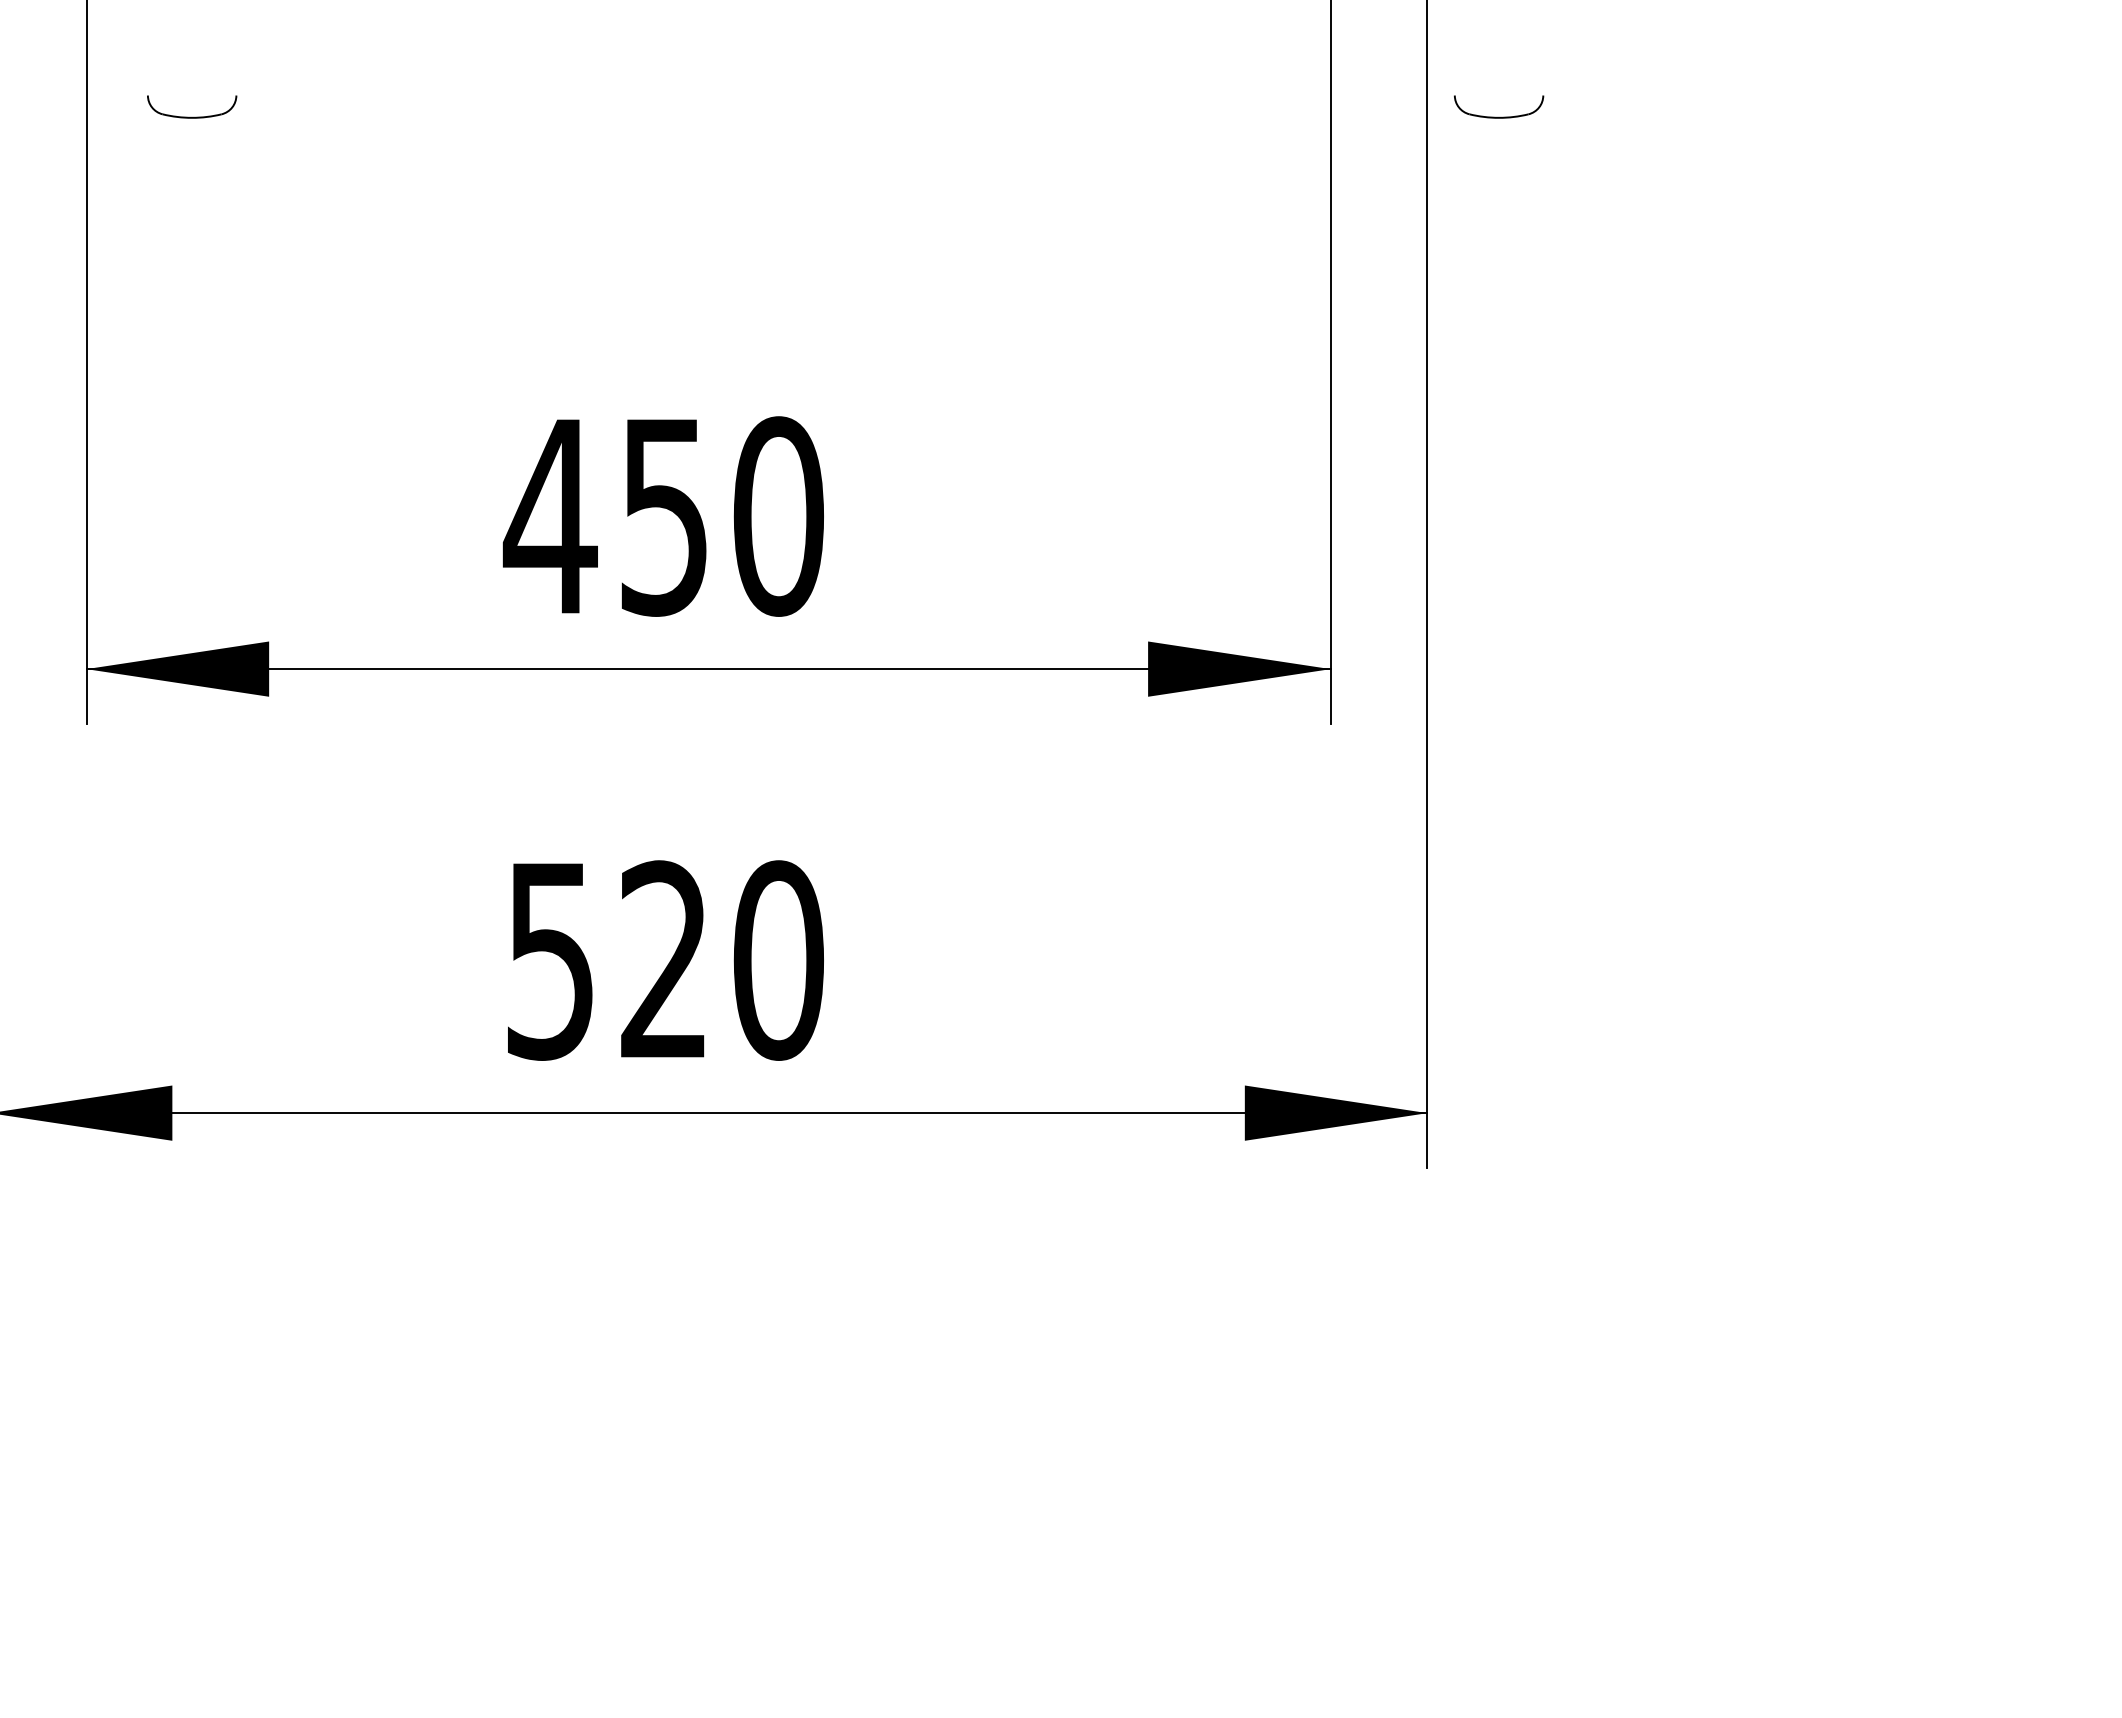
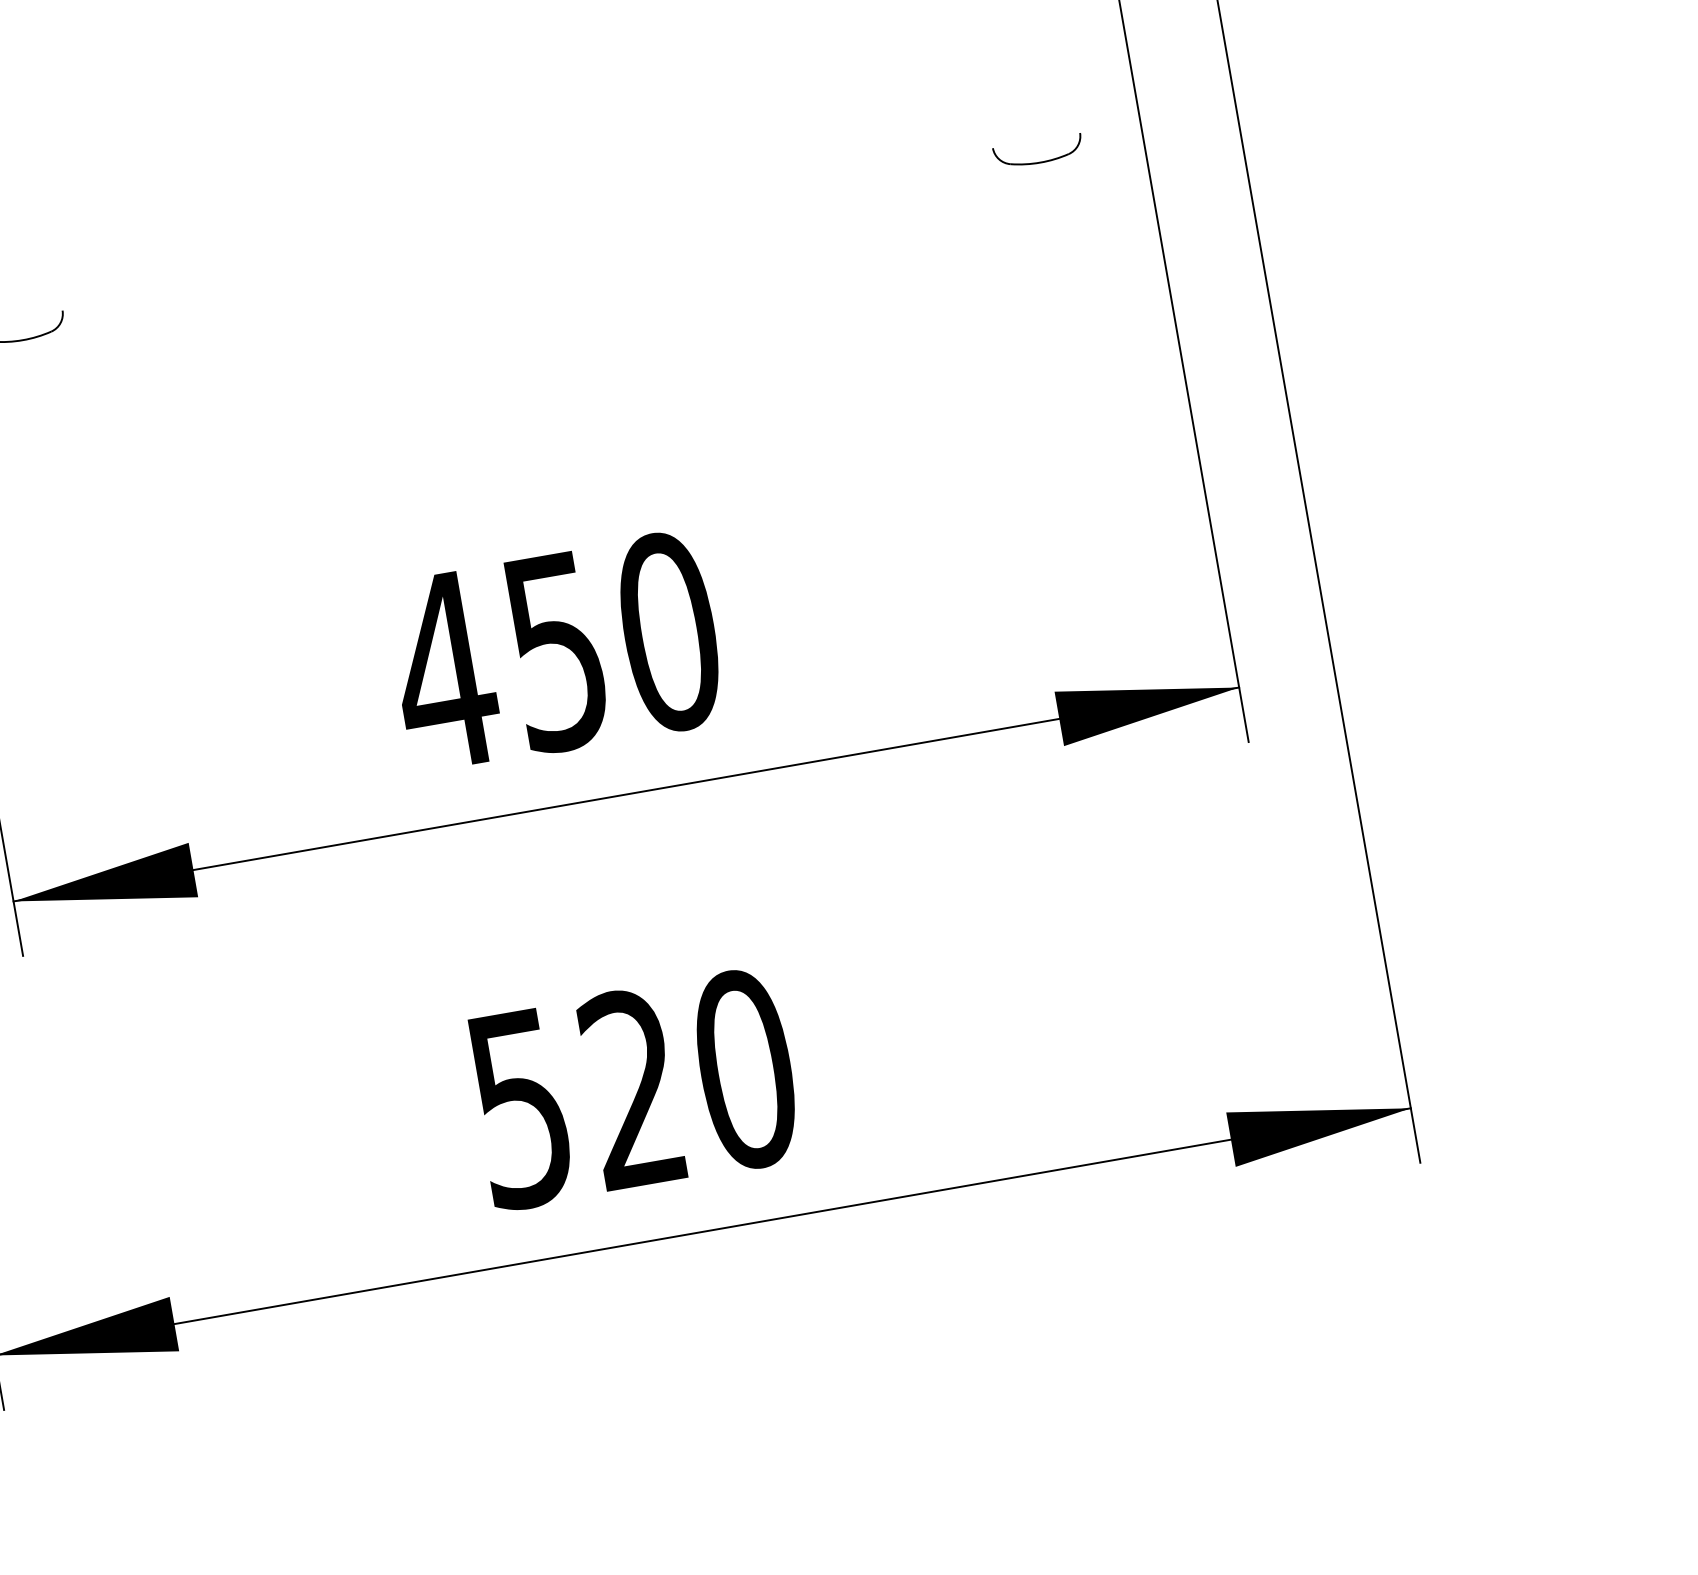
part: (1499, 116) -> (1040, 161), moved

